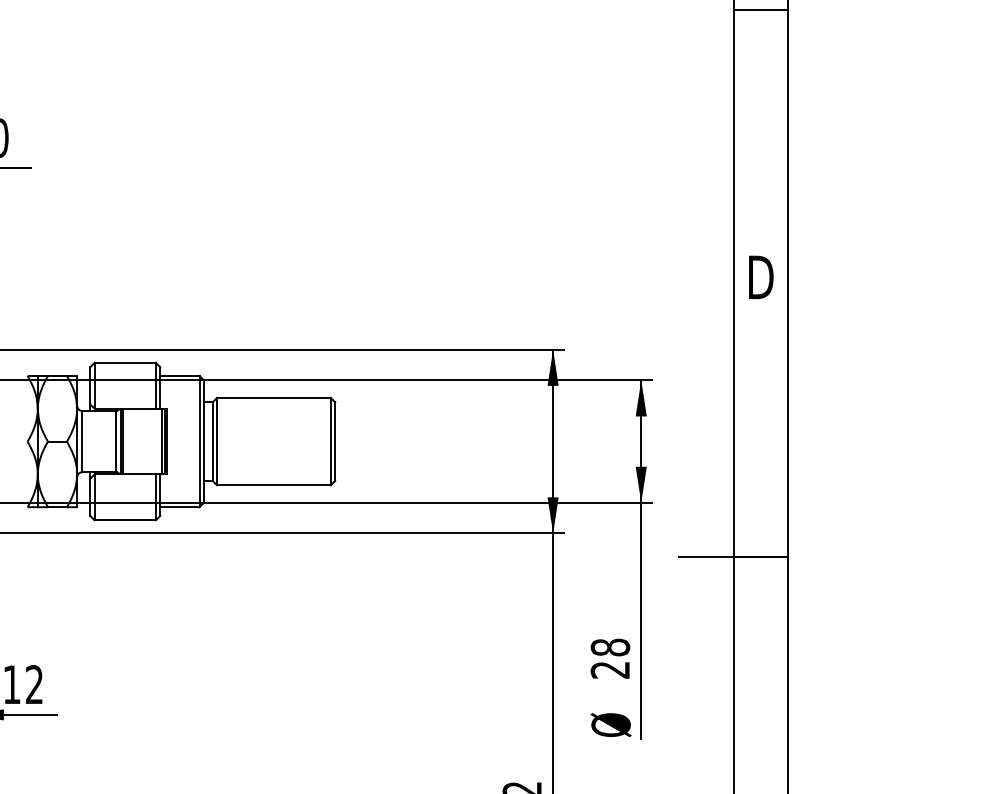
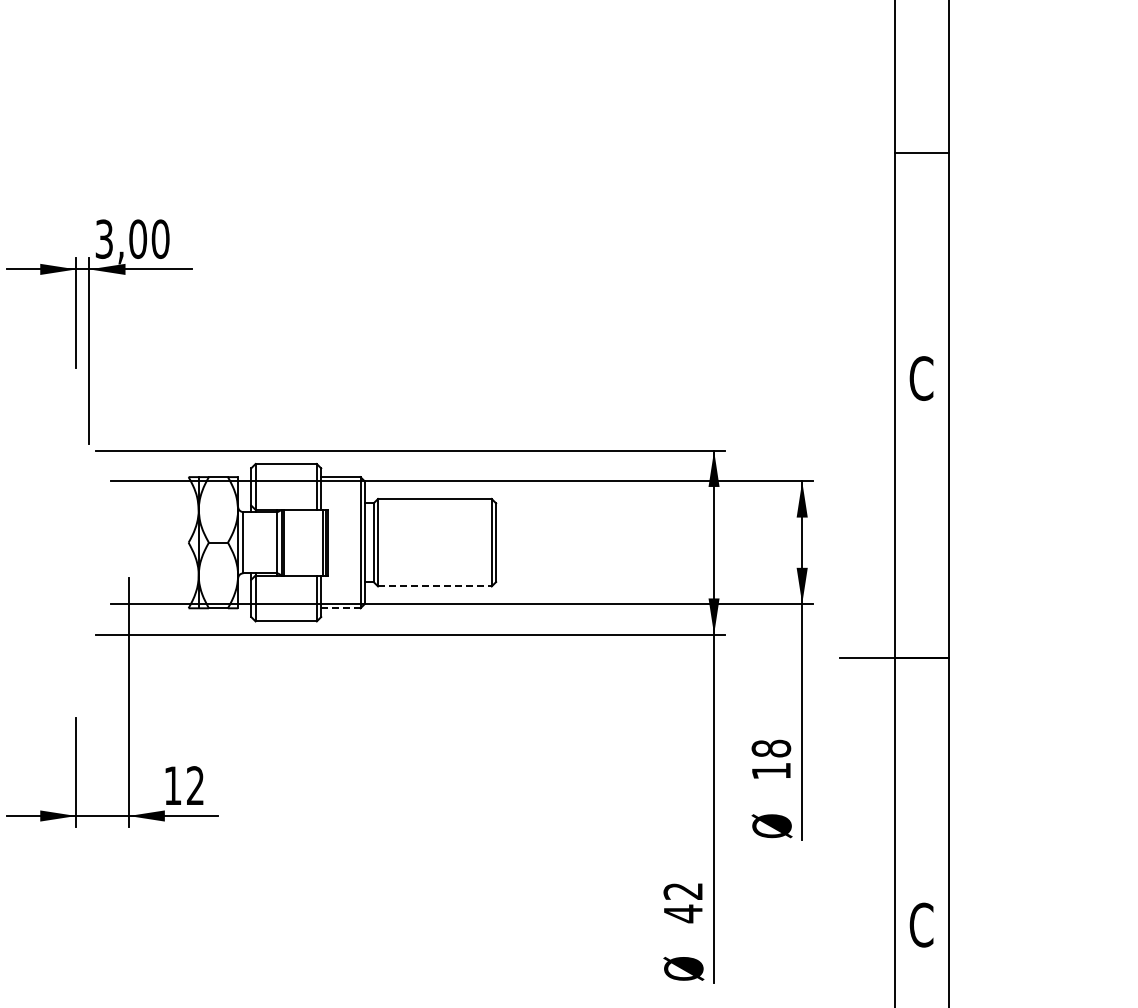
line: (760, 10) -> (921, 152), moved
text: (760, 277) -> (921, 378), D -> C
line: (273, 485) -> (434, 586), solid -> dashed
line: (179, 507) -> (340, 608), solid -> dashed
text: (609, 670) -> (770, 771), 28 -> 18

